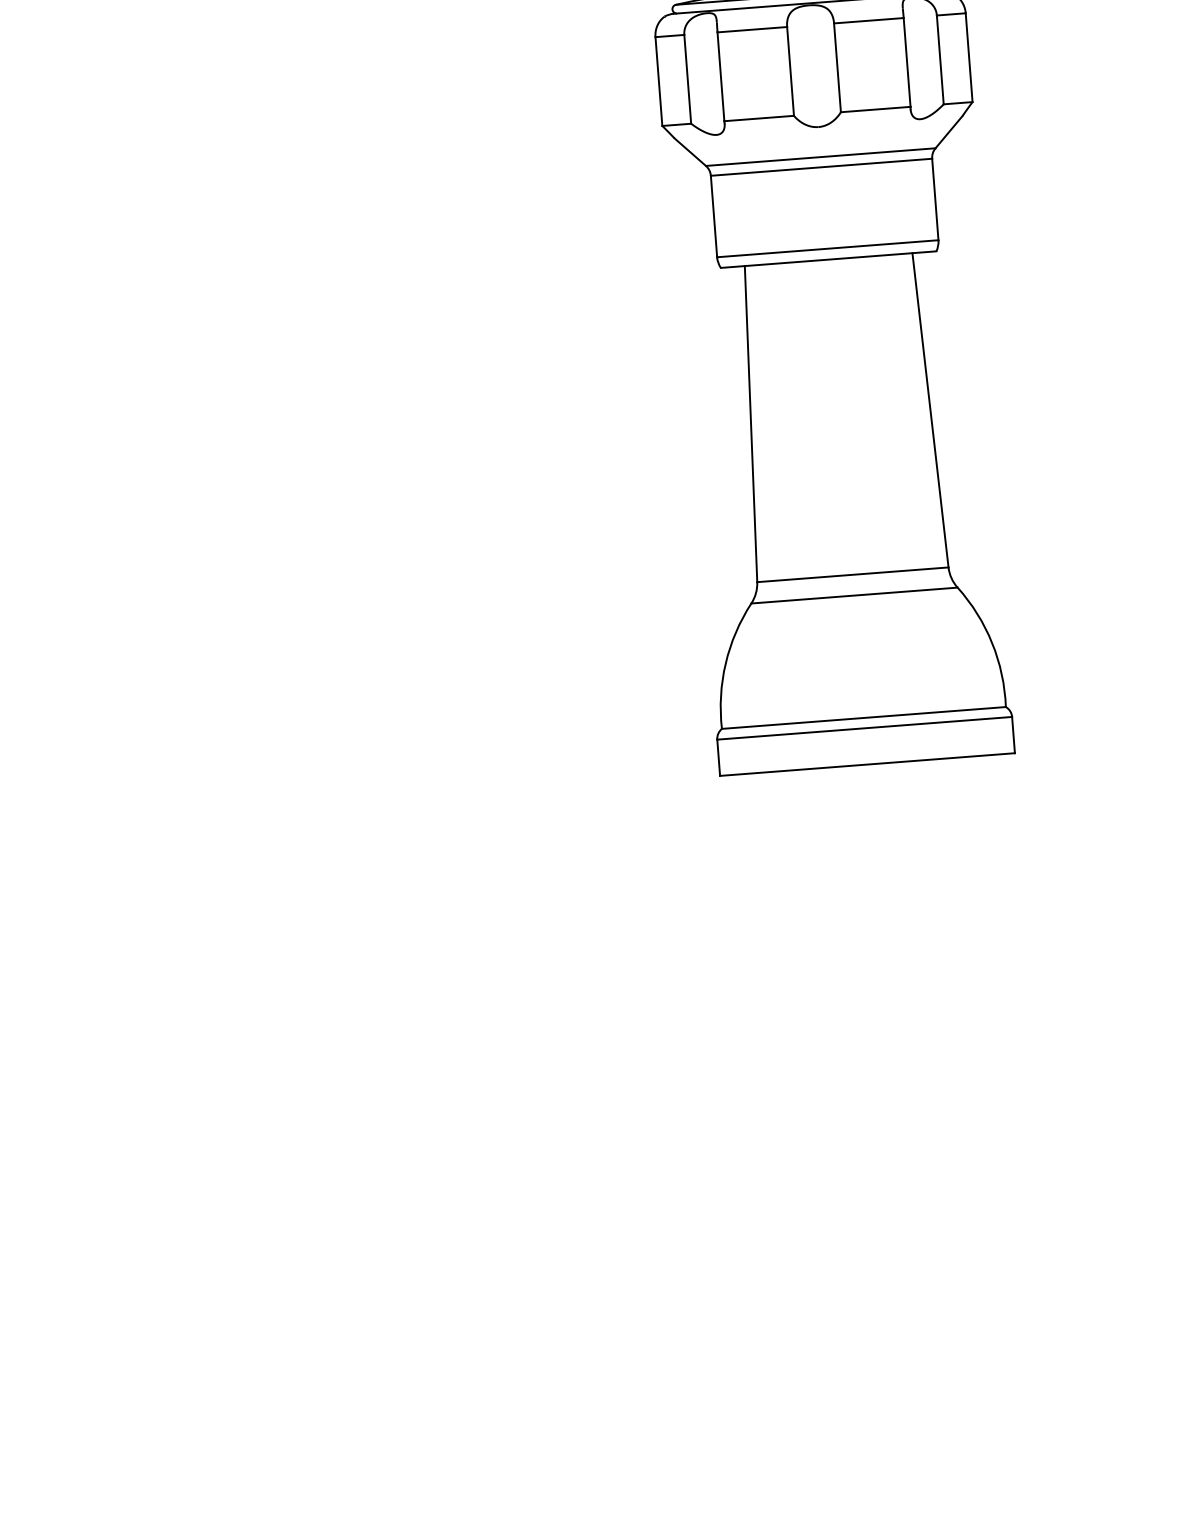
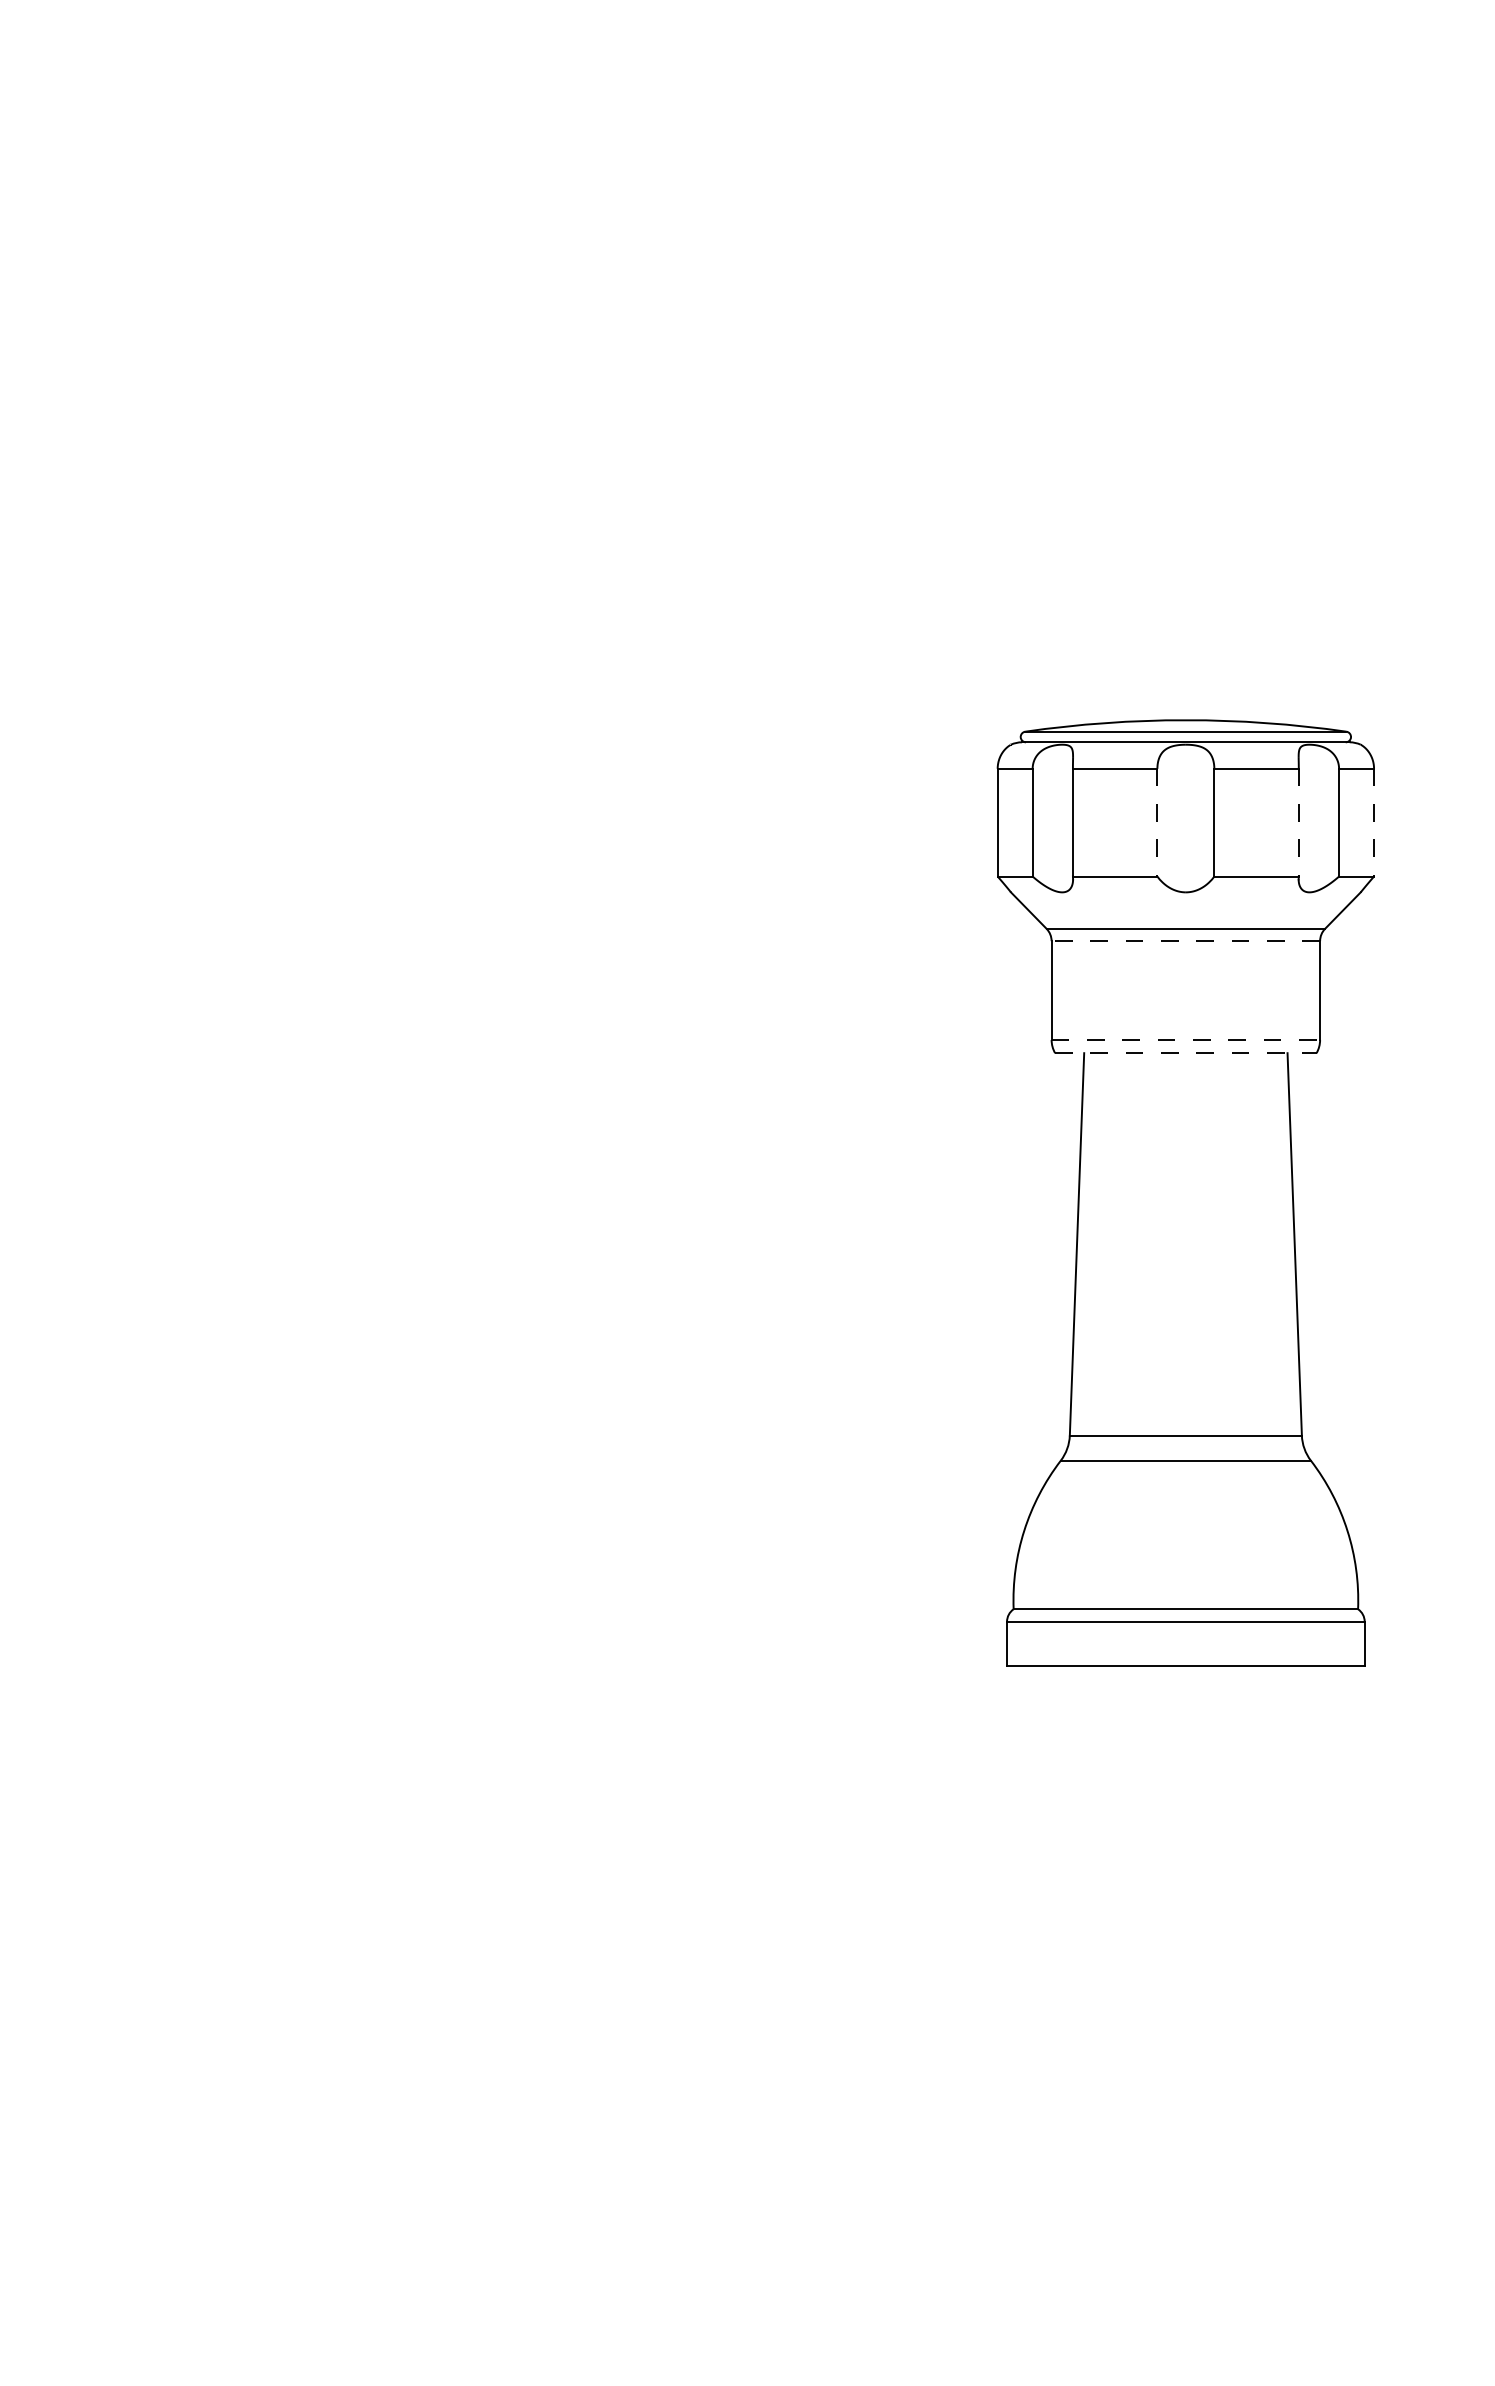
line: (969, 57) -> (1374, 822), solid -> dashed
line: (906, 62) -> (1298, 822), solid -> dashed
line: (790, 71) -> (1157, 822), solid -> dashed
line: (821, 167) -> (1185, 941), solid -> dashed
line: (828, 248) -> (1186, 1039), solid -> dashed
line: (828, 259) -> (1185, 1053), solid -> dashed

